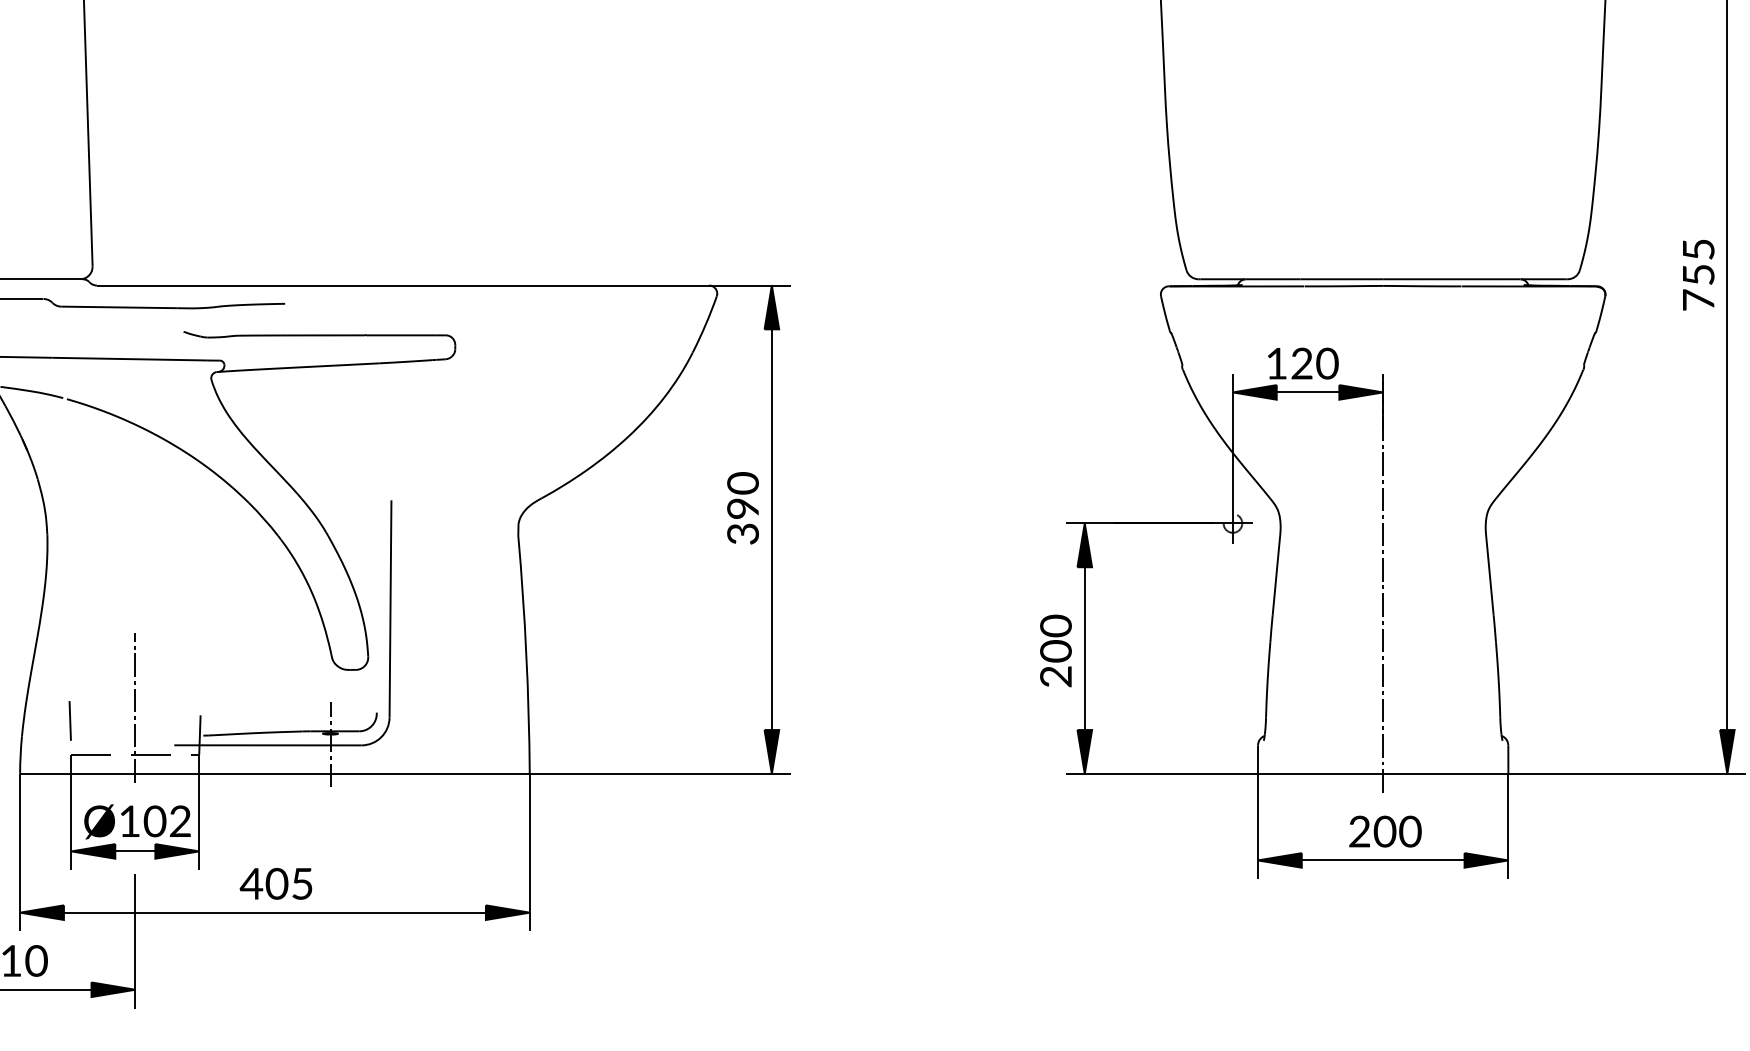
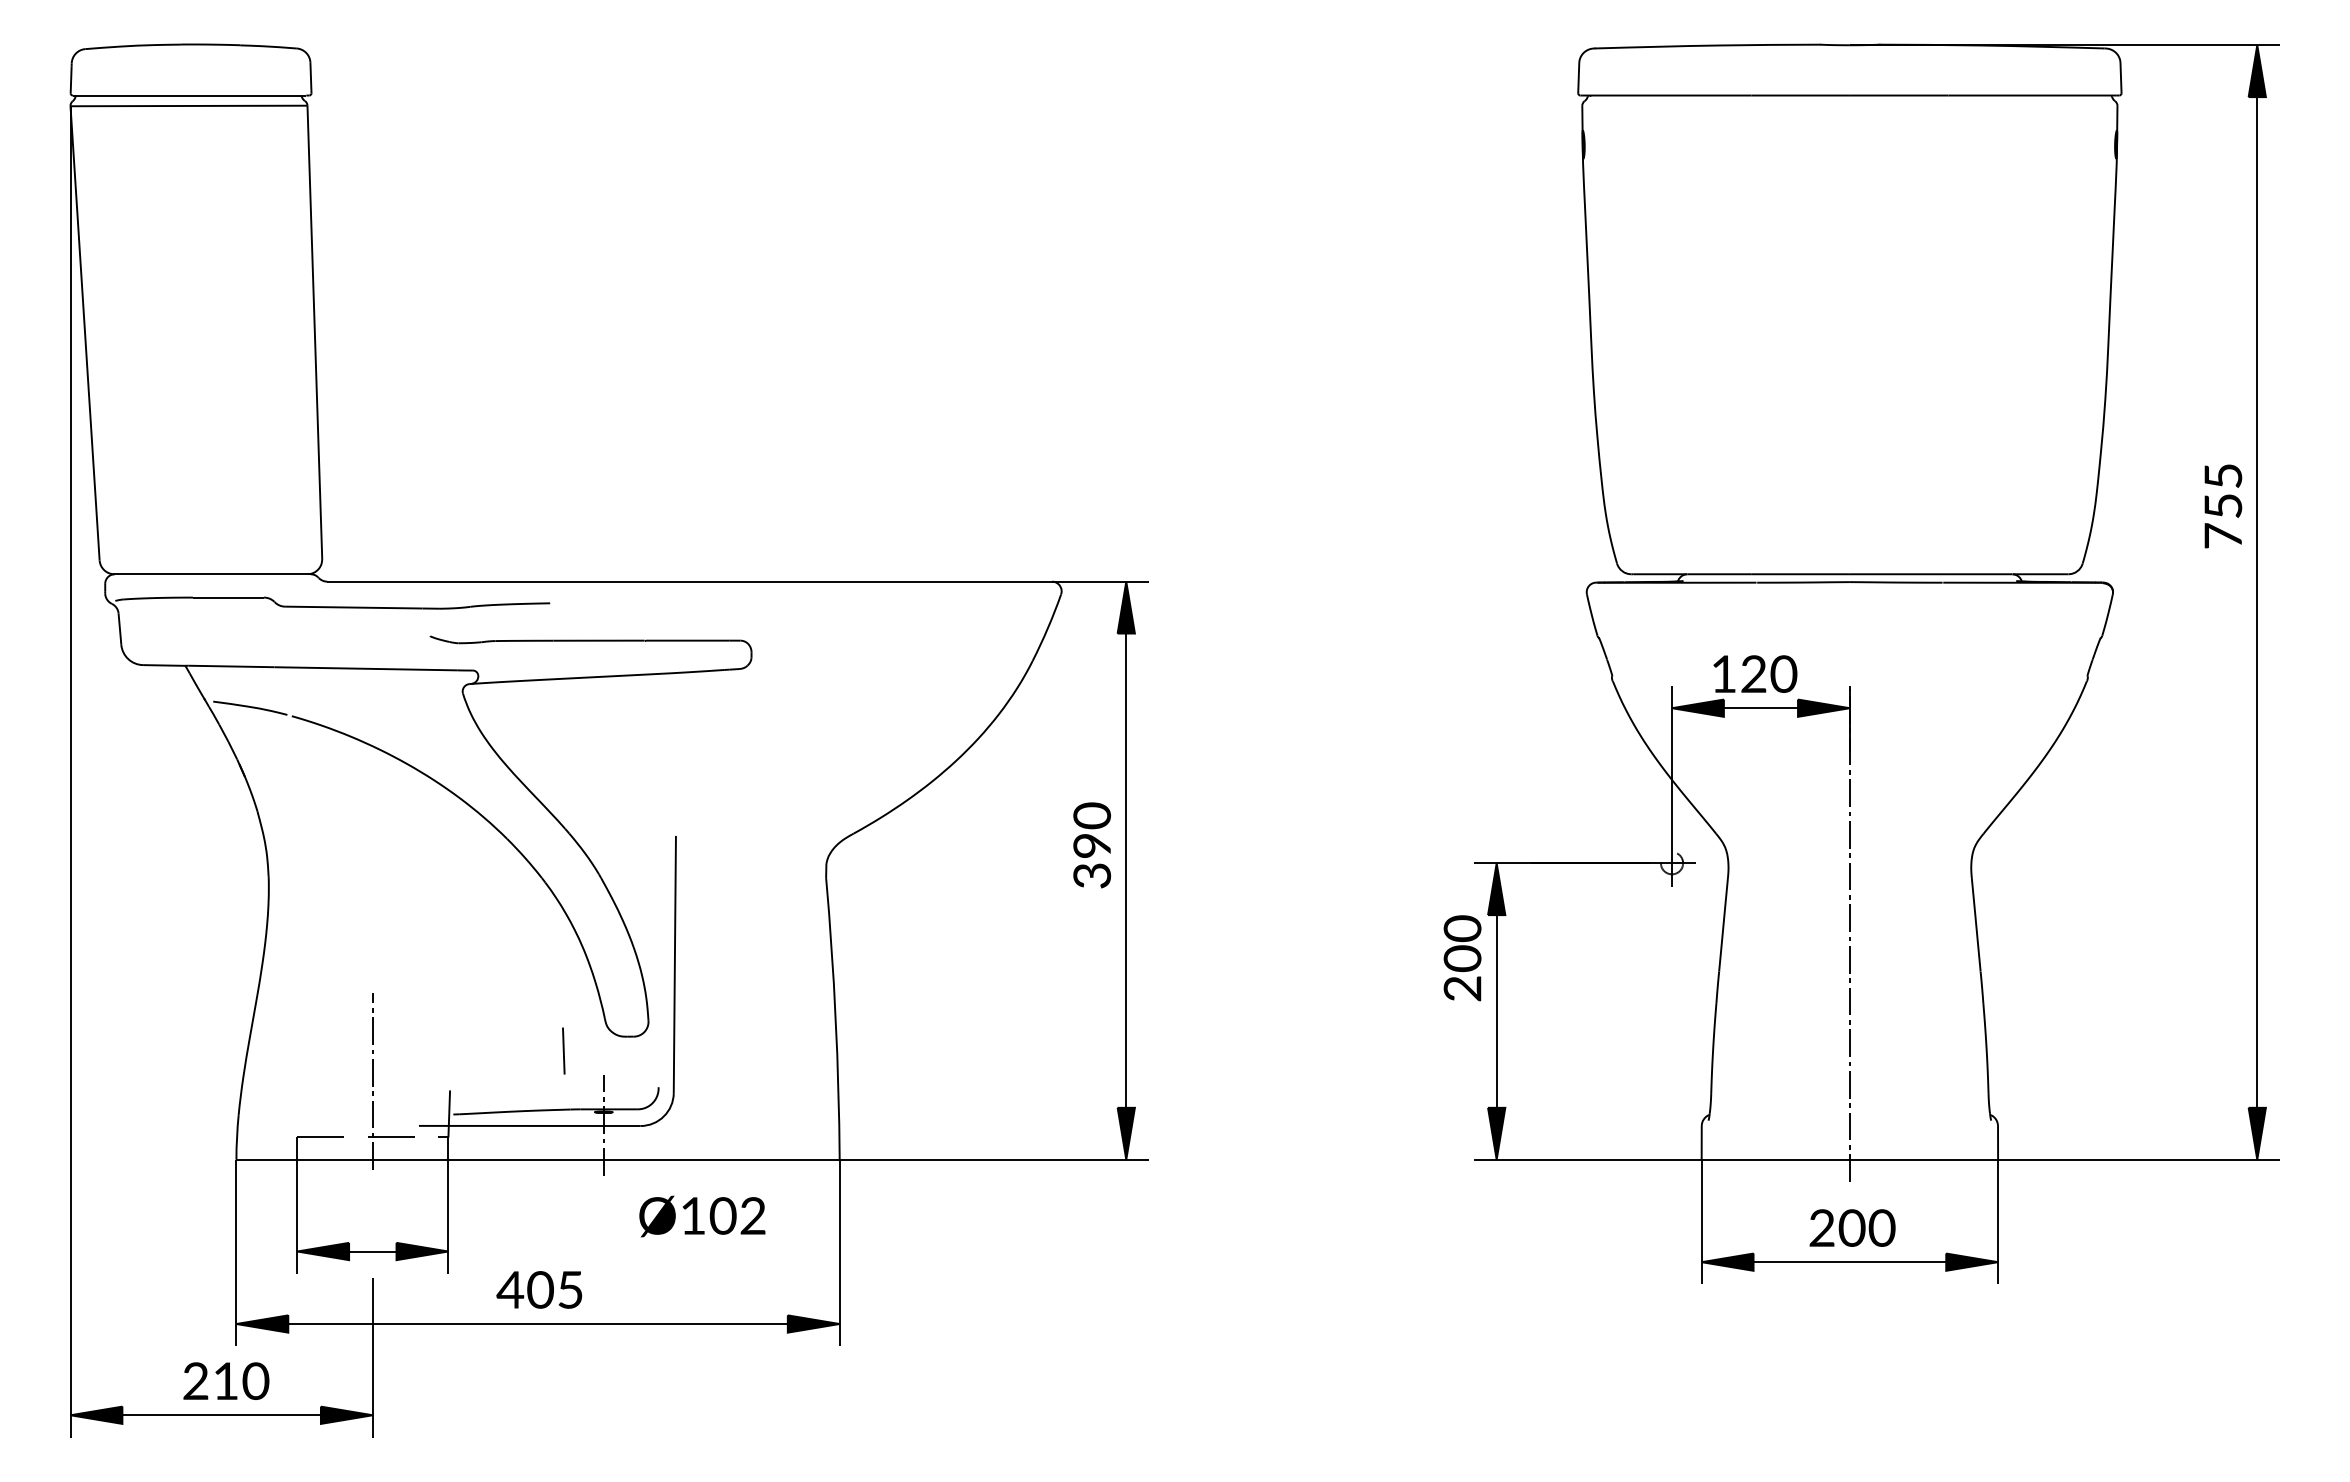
text: (1698, 275) -> (2223, 506), moved
text: (1055, 651) -> (1462, 958), moved
line: (70, 720) -> (563, 1050), moved
text: (137, 821) -> (702, 1216), moved

